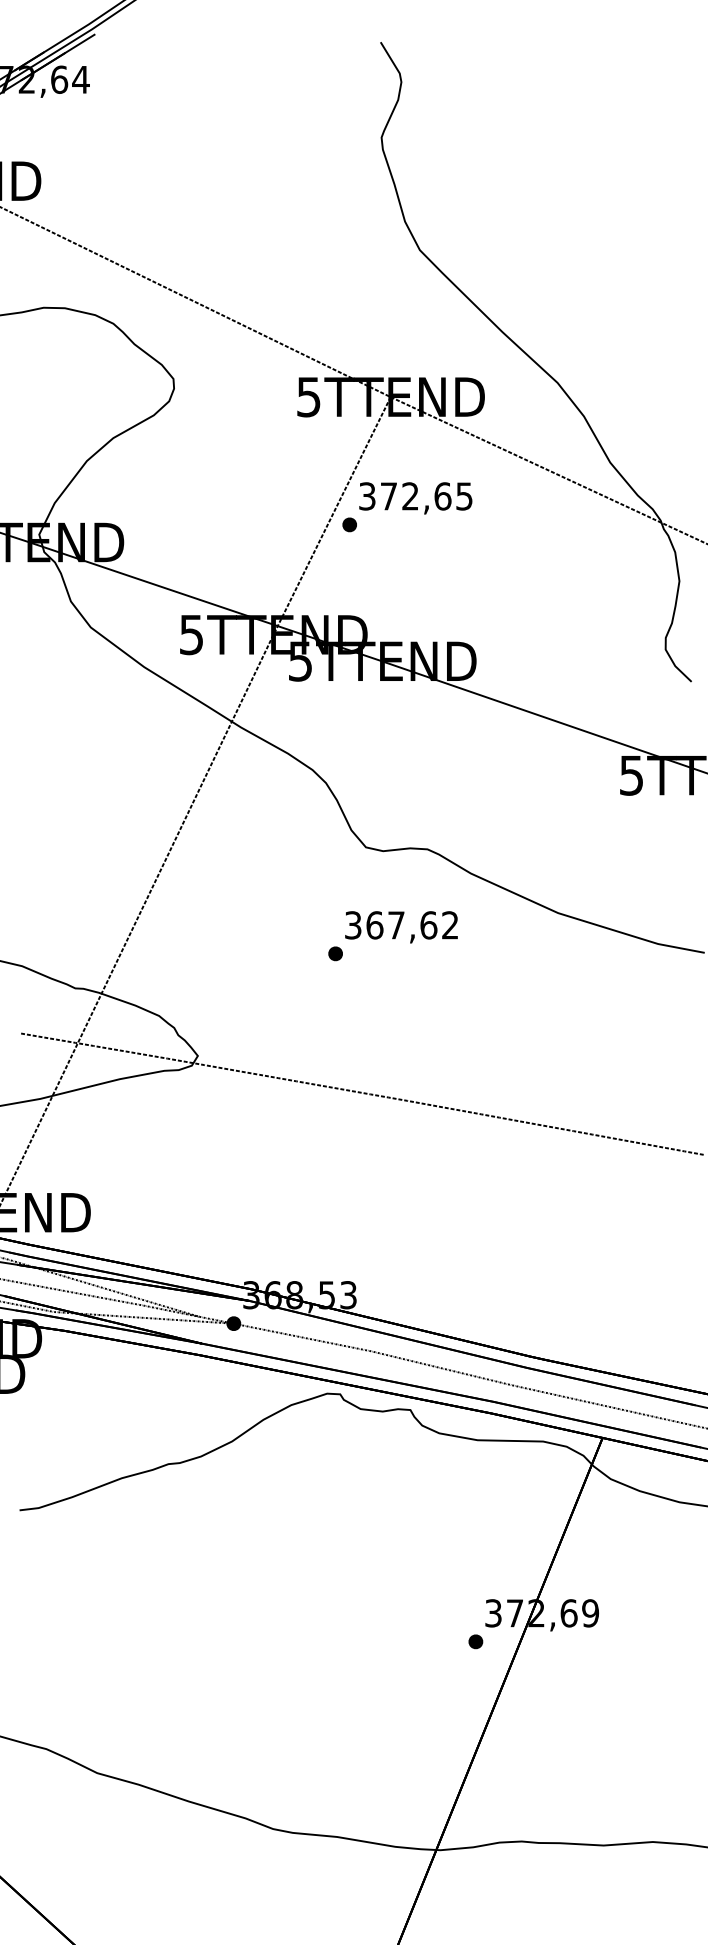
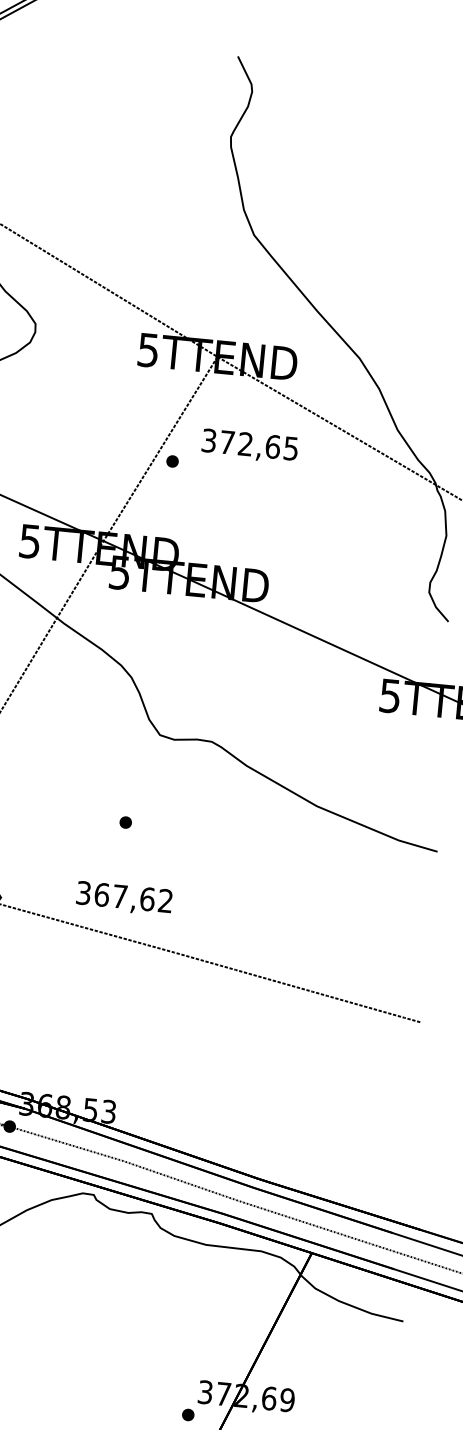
text: (415, 498) -> (249, 446), moved
text: (401, 927) -> (124, 898), moved

